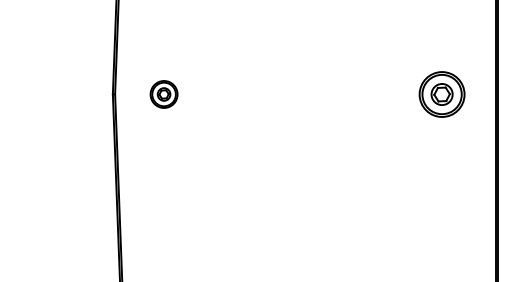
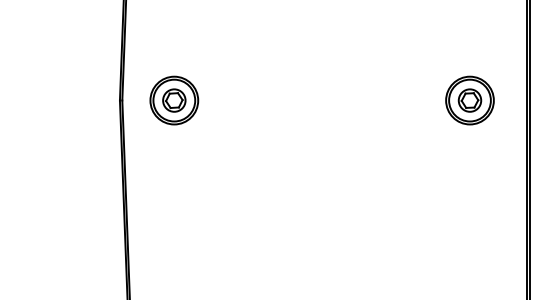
part: (164, 94) -> (174, 100), size x1.67

